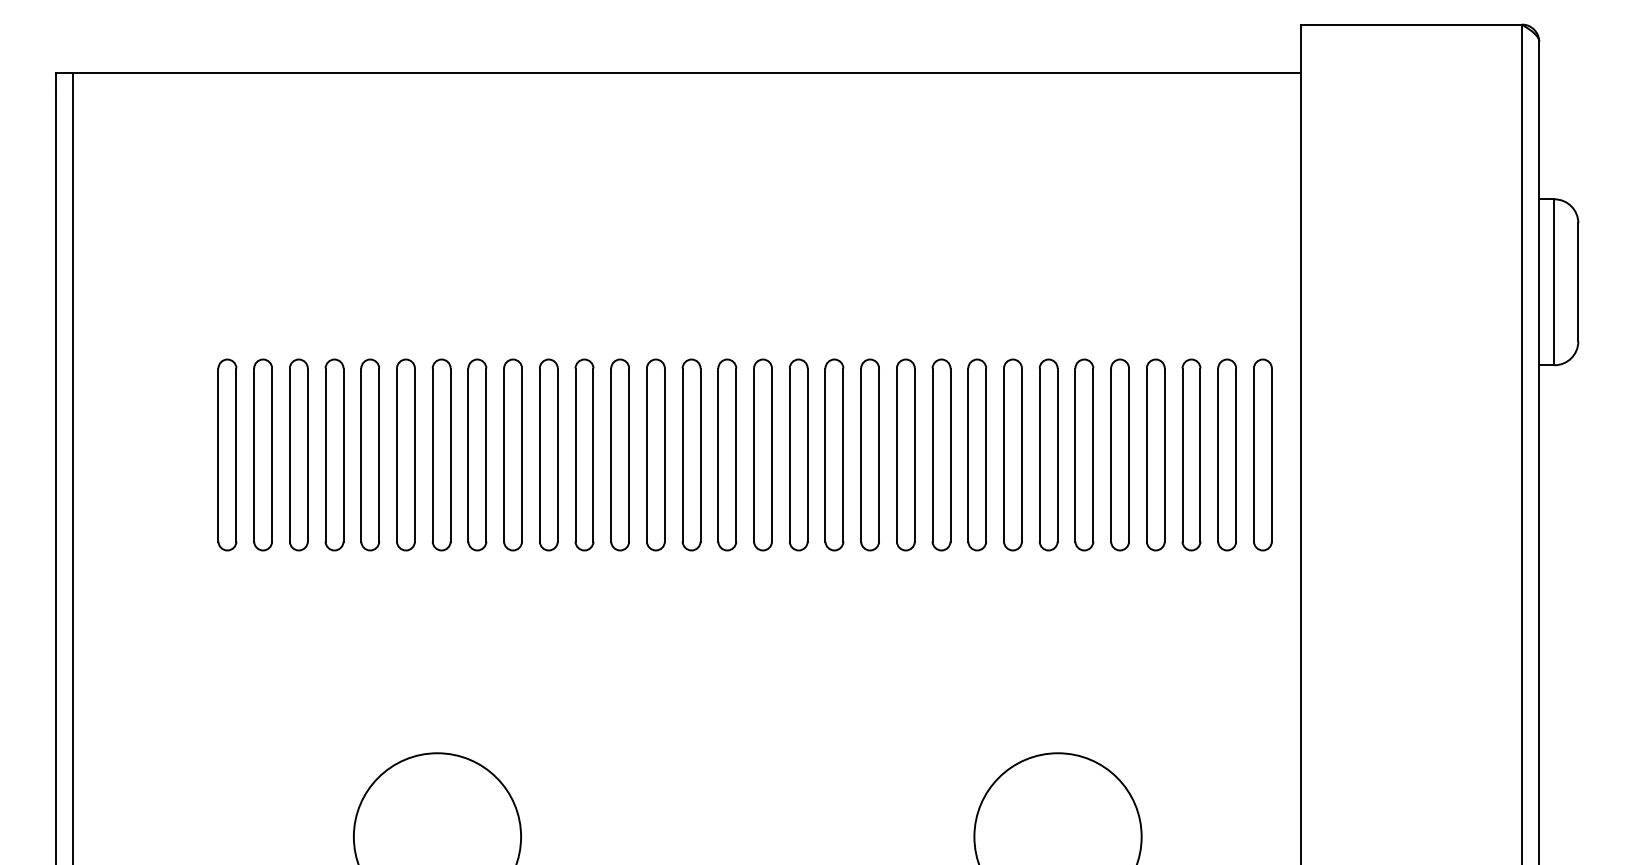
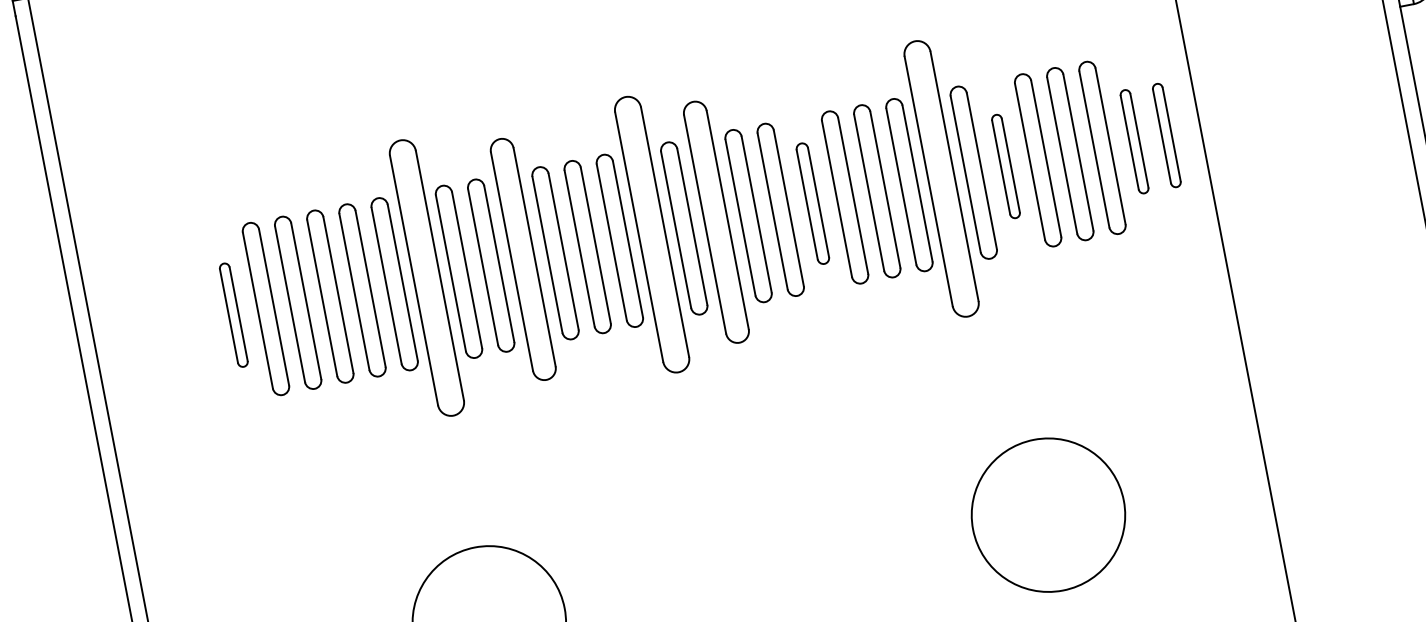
part: (227, 454) -> (233, 314), size x0.6
part: (441, 454) -> (426, 277), size x1.6
part: (548, 454) -> (523, 259), size x1.4
part: (691, 454) -> (651, 234), size x1.6
part: (762, 454) -> (715, 221), size x1.4
part: (869, 454) -> (812, 203), size x0.7
part: (1012, 454) -> (941, 178), size x1.6
part: (1084, 454) -> (1005, 166), size x0.6
part: (1226, 454) -> (1133, 141), size x0.6
part: (1262, 454) -> (1166, 135), size x0.6

